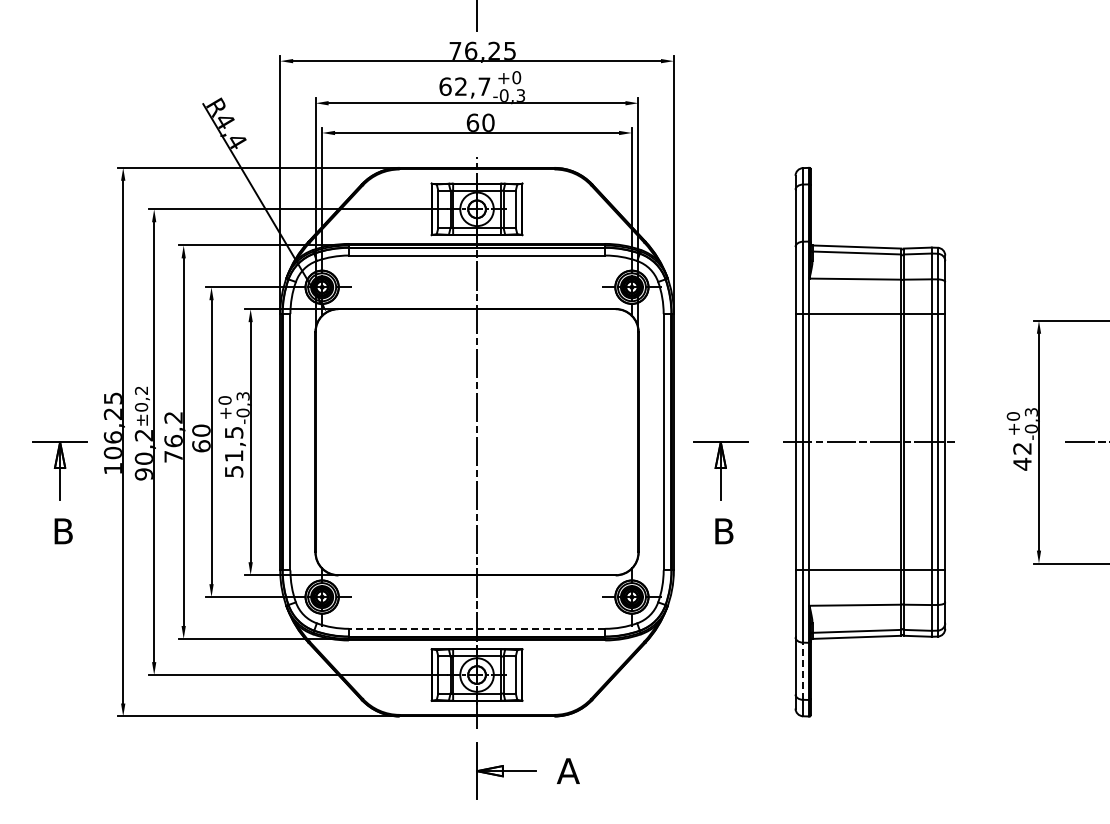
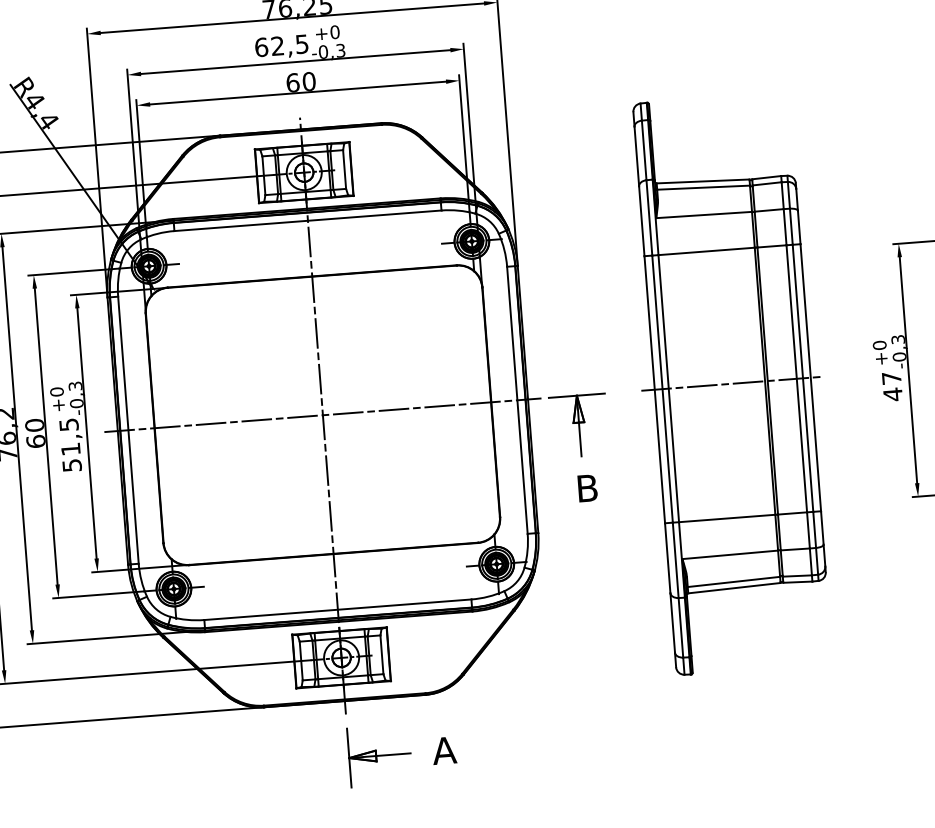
text: (484, 86) -> (302, 44), 62,7 -> 62,5
line: (476, 442) -> (322, 415), added
text: (1022, 448) -> (891, 378), 42 -> 47
line: (476, 628) -> (337, 609), dashed -> solid
line: (803, 671) -> (681, 628), dashed -> solid

